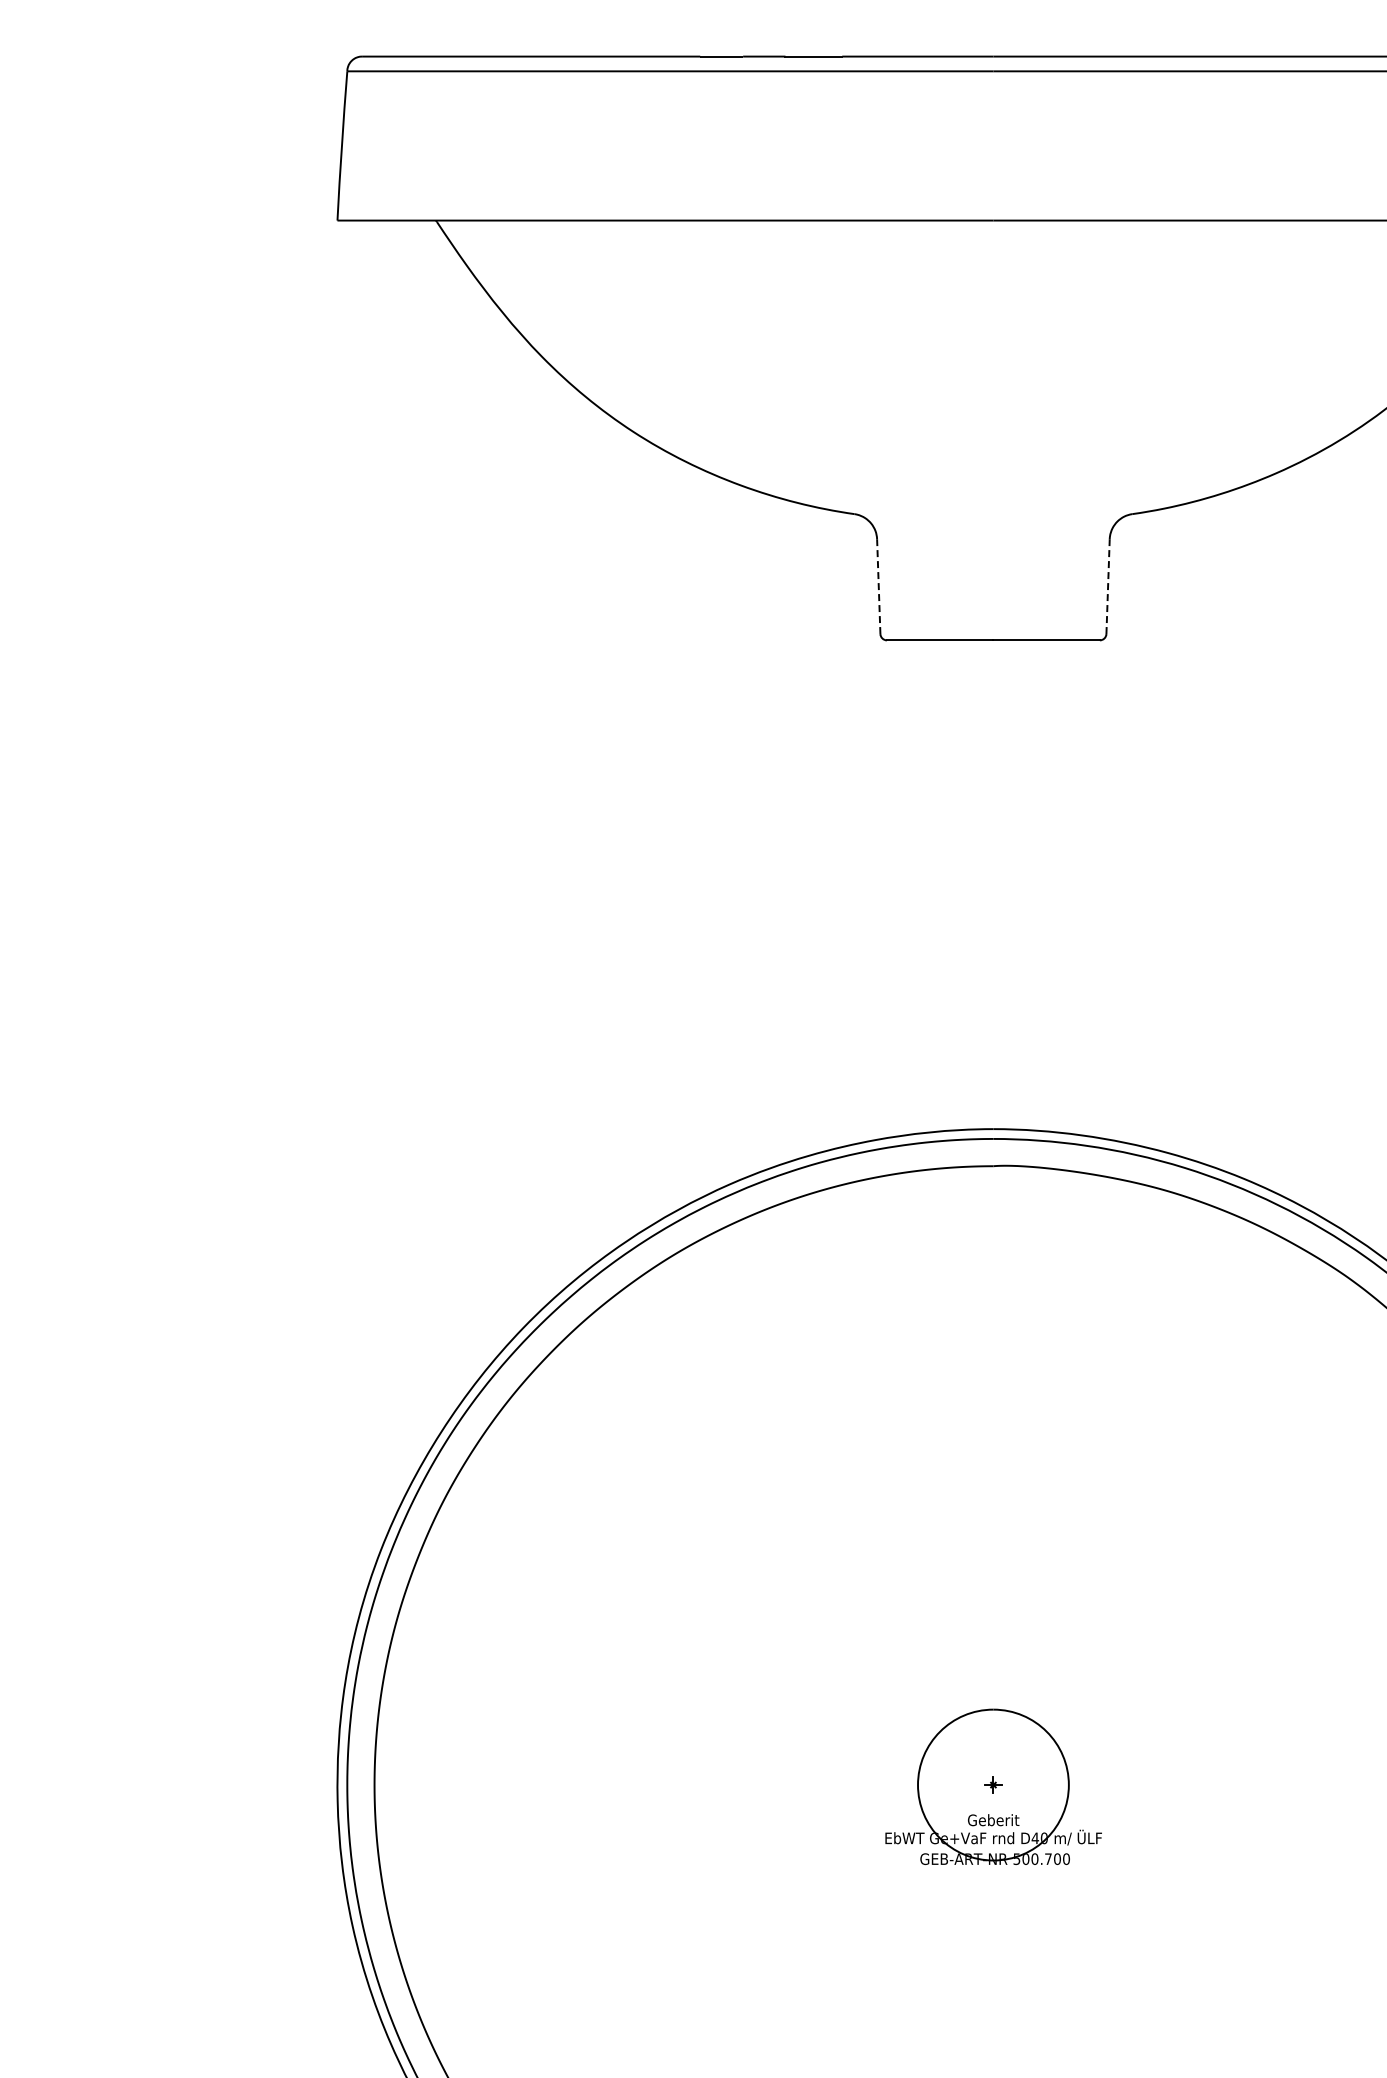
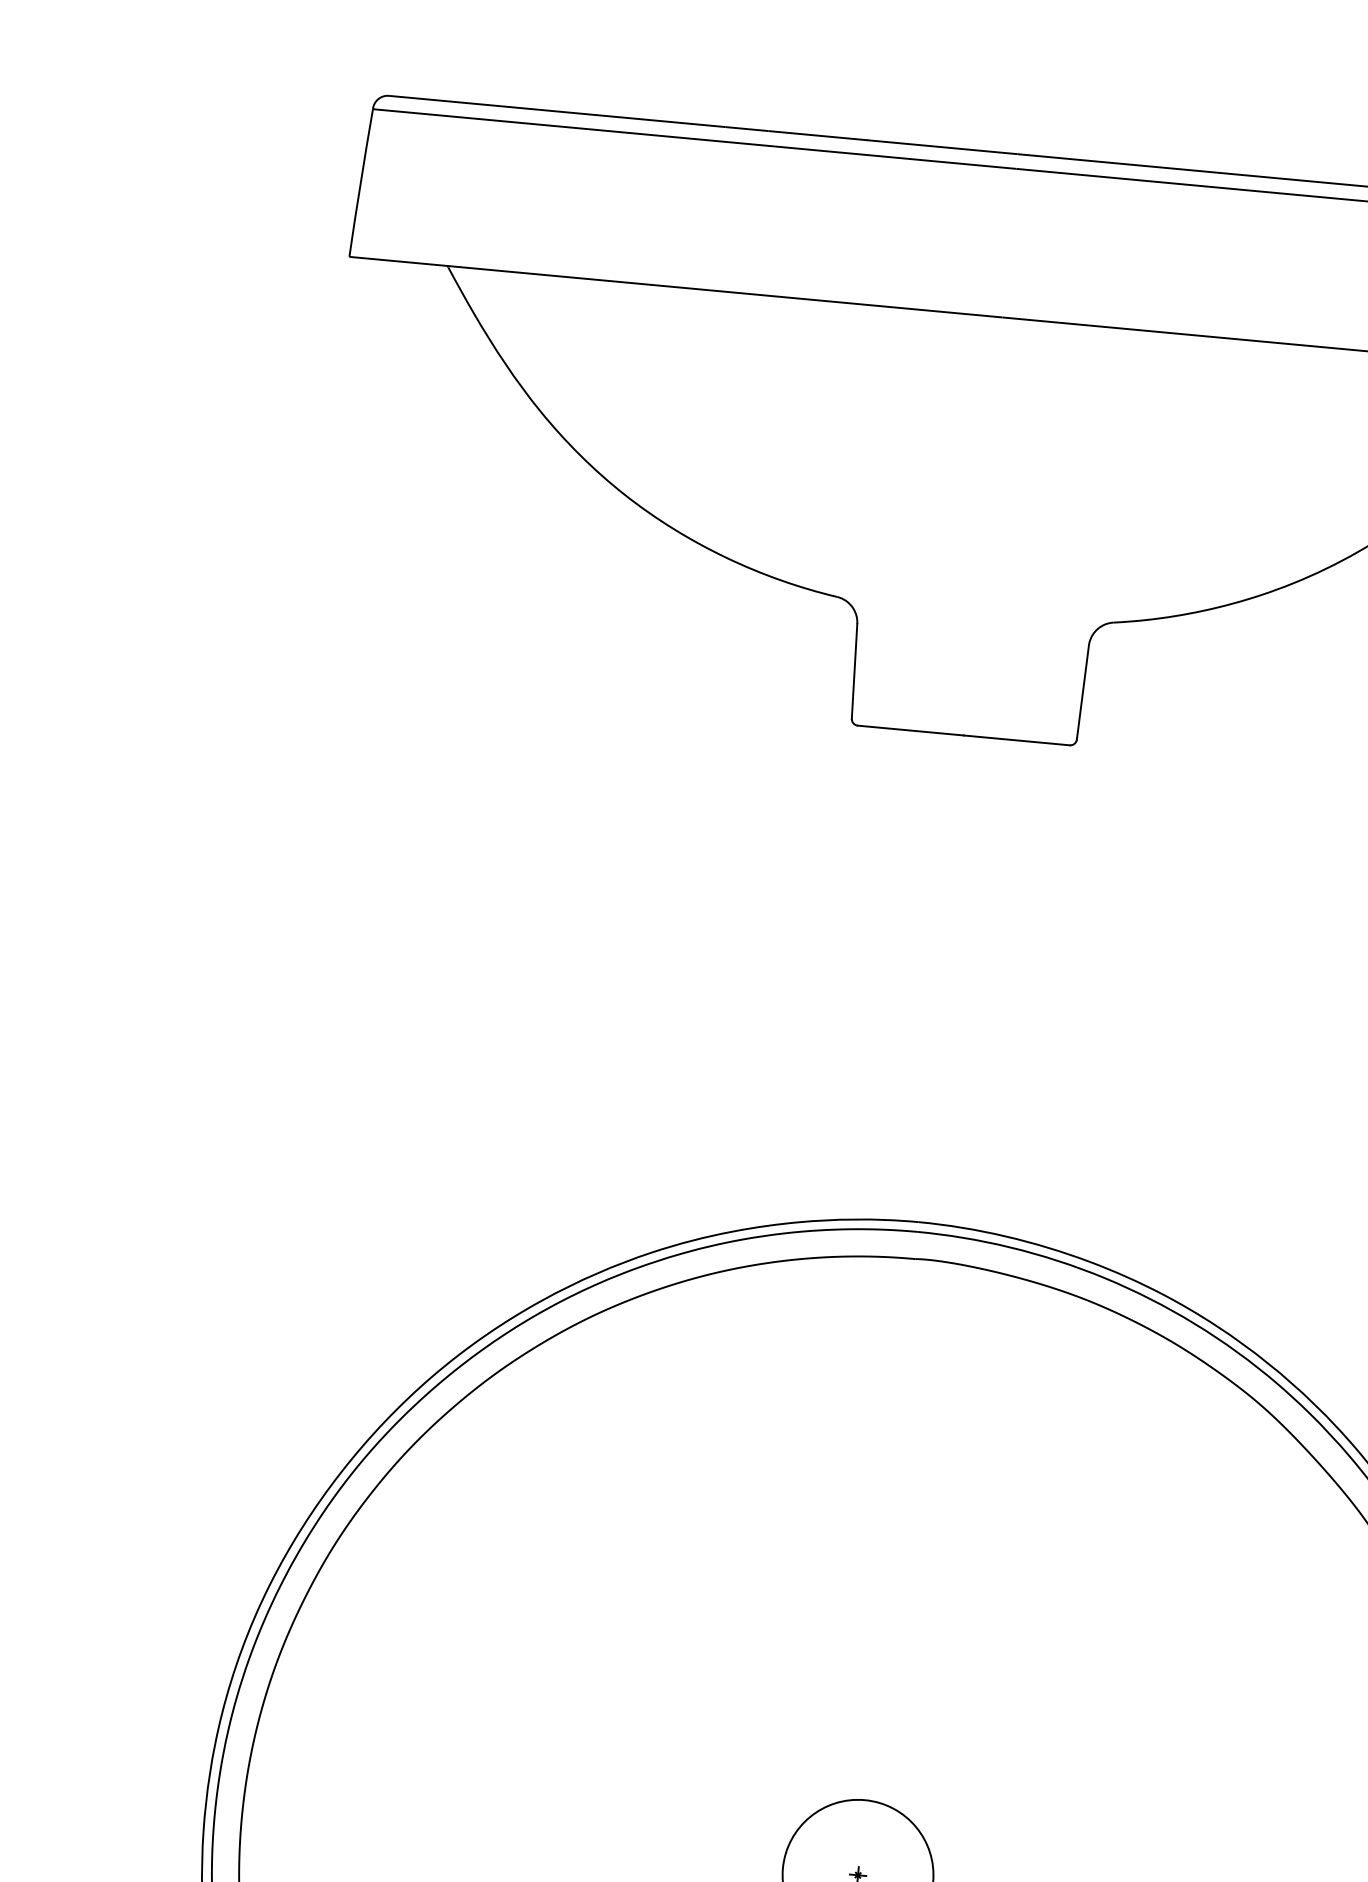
line: (878, 586) -> (854, 671), dashed -> solid
line: (1108, 586) -> (1083, 692), dashed -> solid

